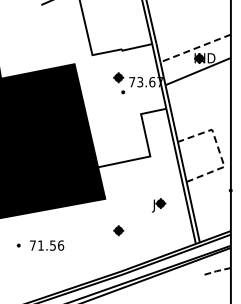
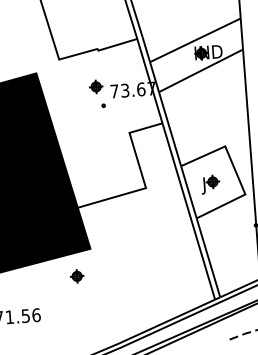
line: (195, 48) -> (195, 40), dashed -> solid
line: (218, 150) -> (235, 173), dashed -> solid
part: (159, 205) -> (211, 184), moved
part: (118, 230) -> (76, 276), moved

